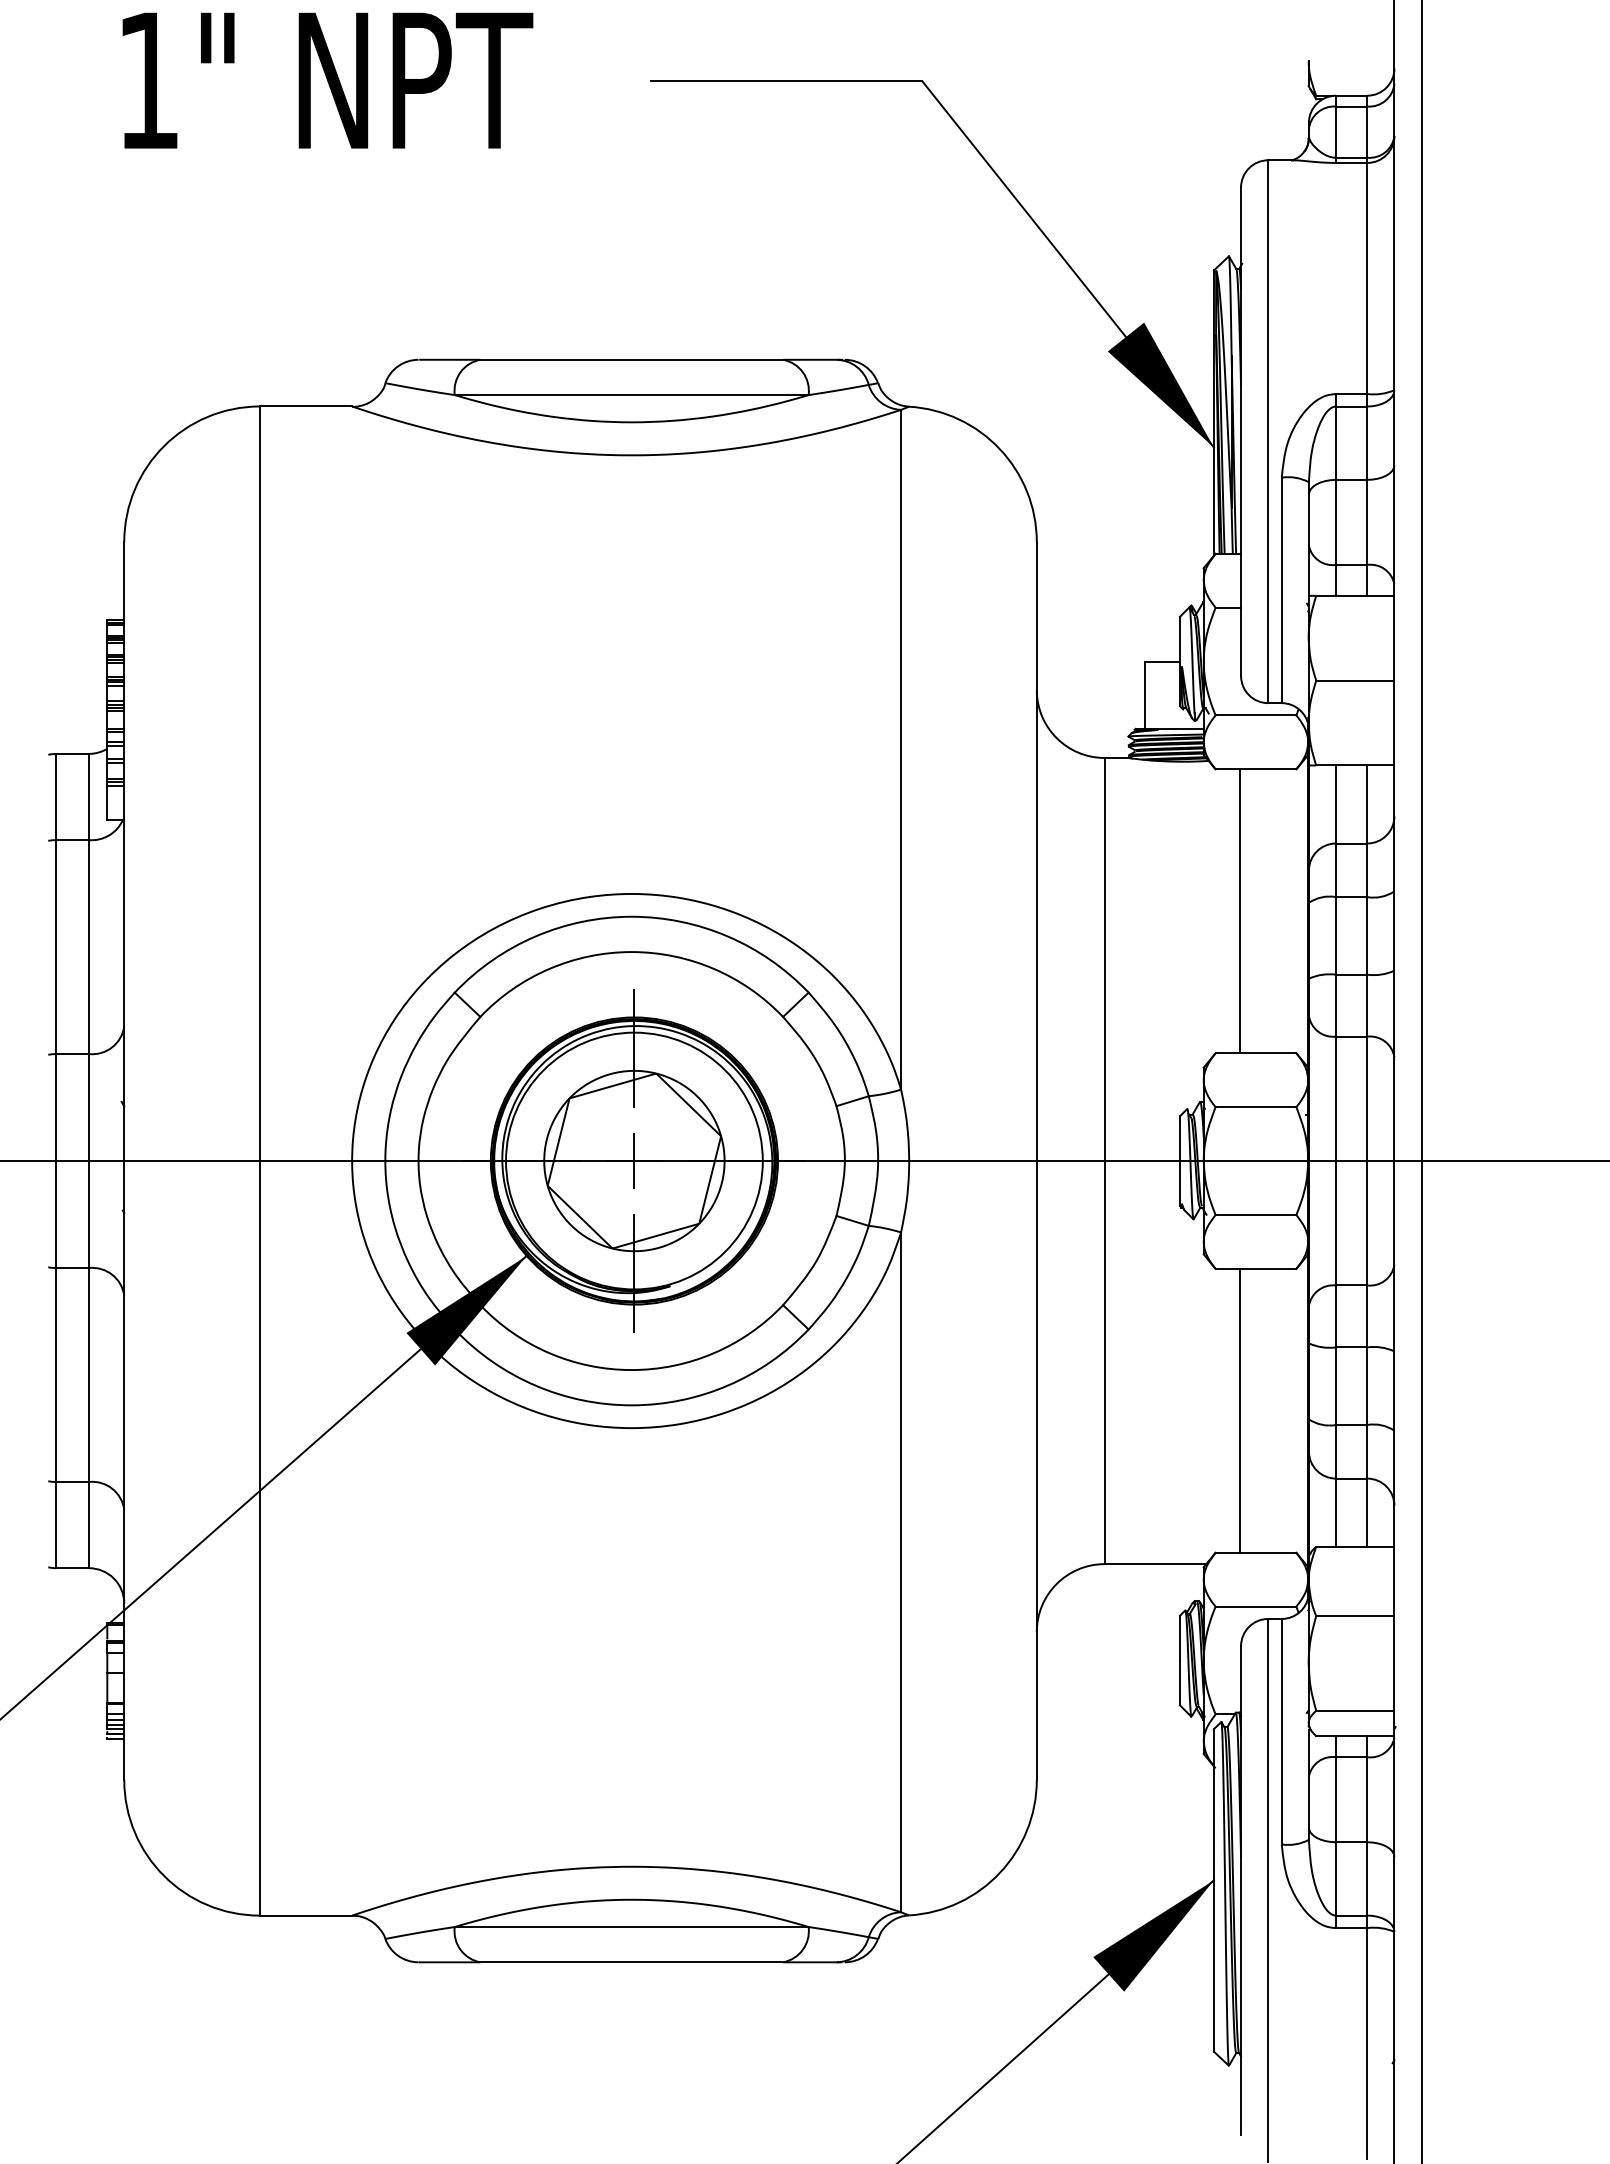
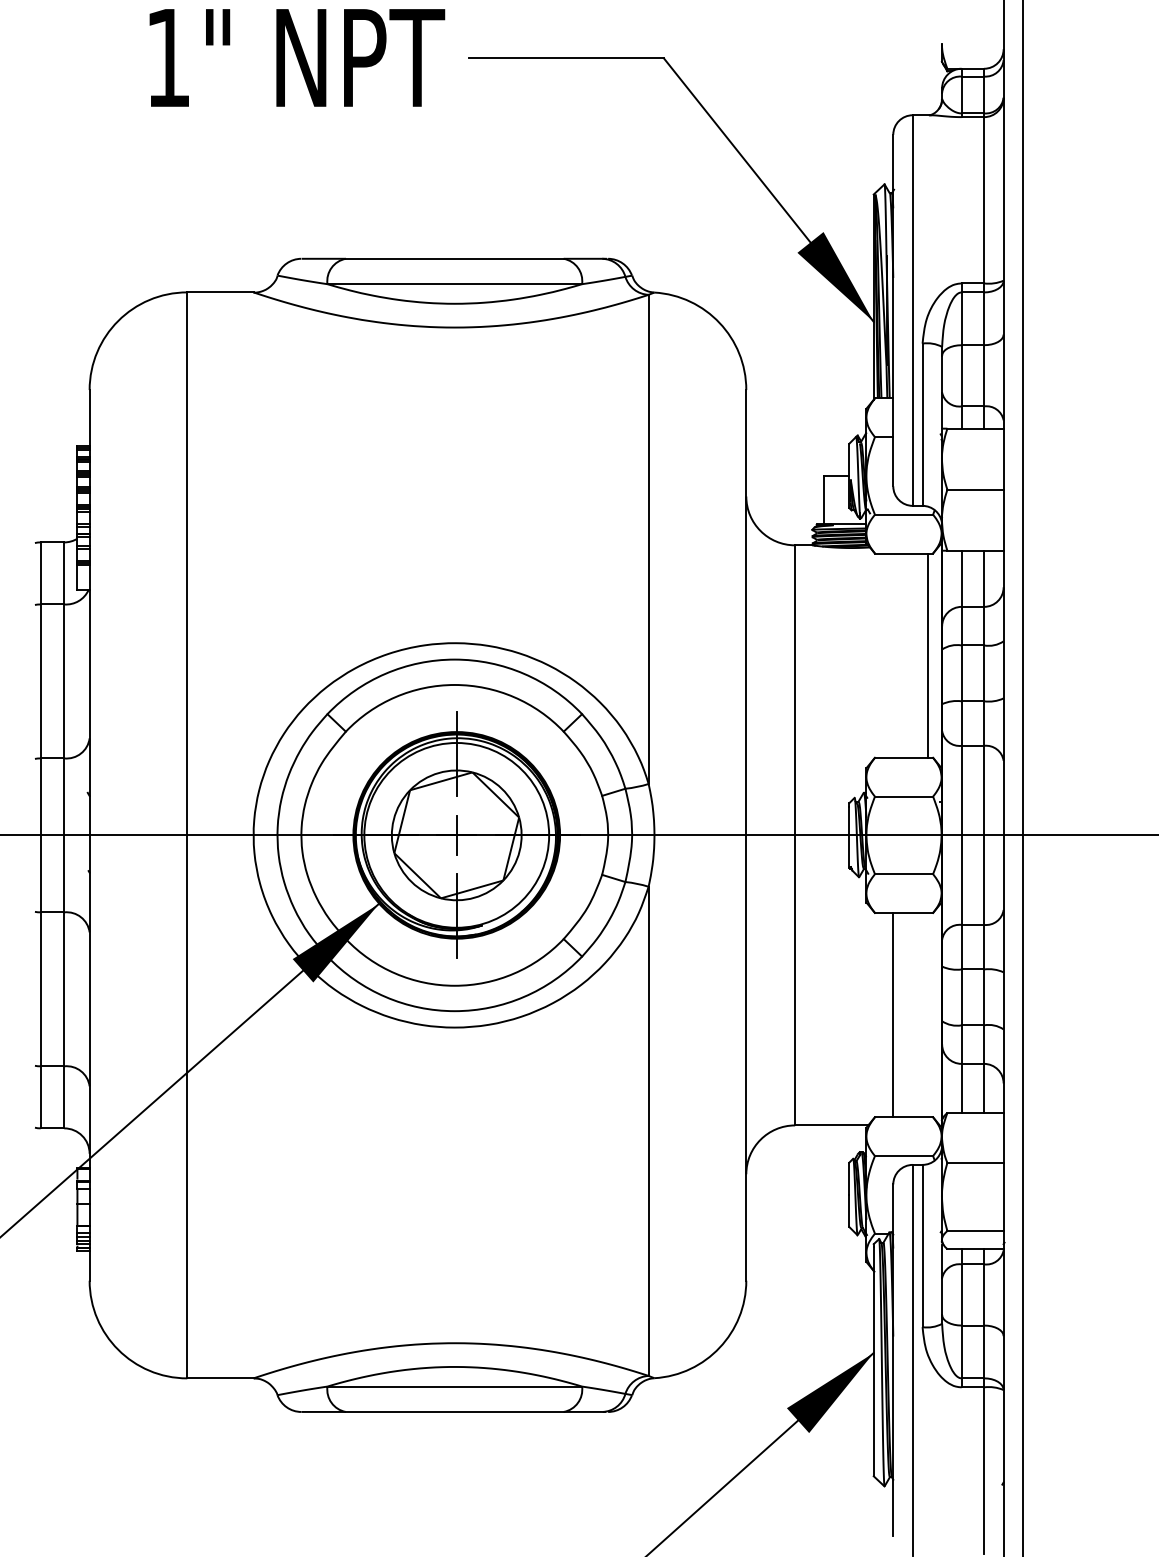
text: (327, 80) -> (297, 57), moved
line: (1240, 911) -> (928, 655), moved

